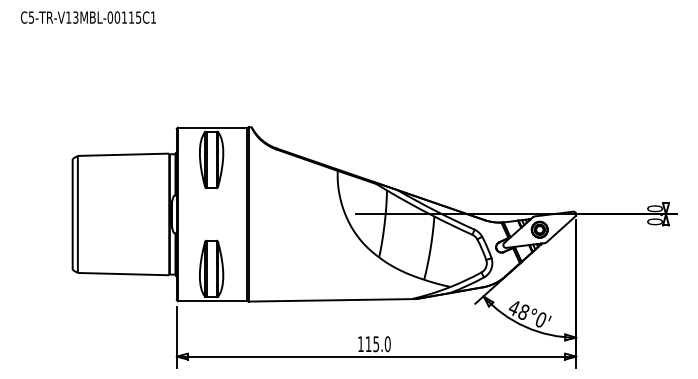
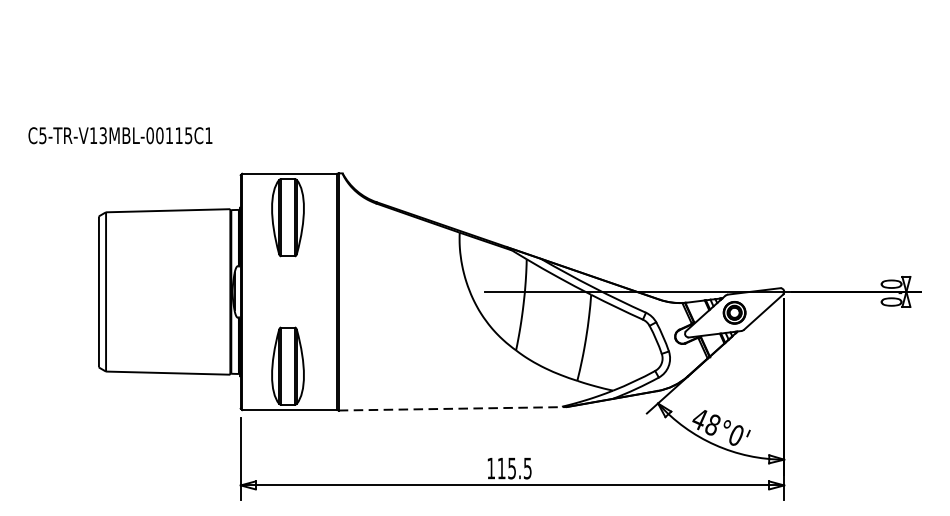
text: (87, 17) -> (119, 135), moved
line: (332, 300) -> (452, 409), solid -> dashed
text: (387, 344) -> (527, 468), 115.0 -> 115.5

